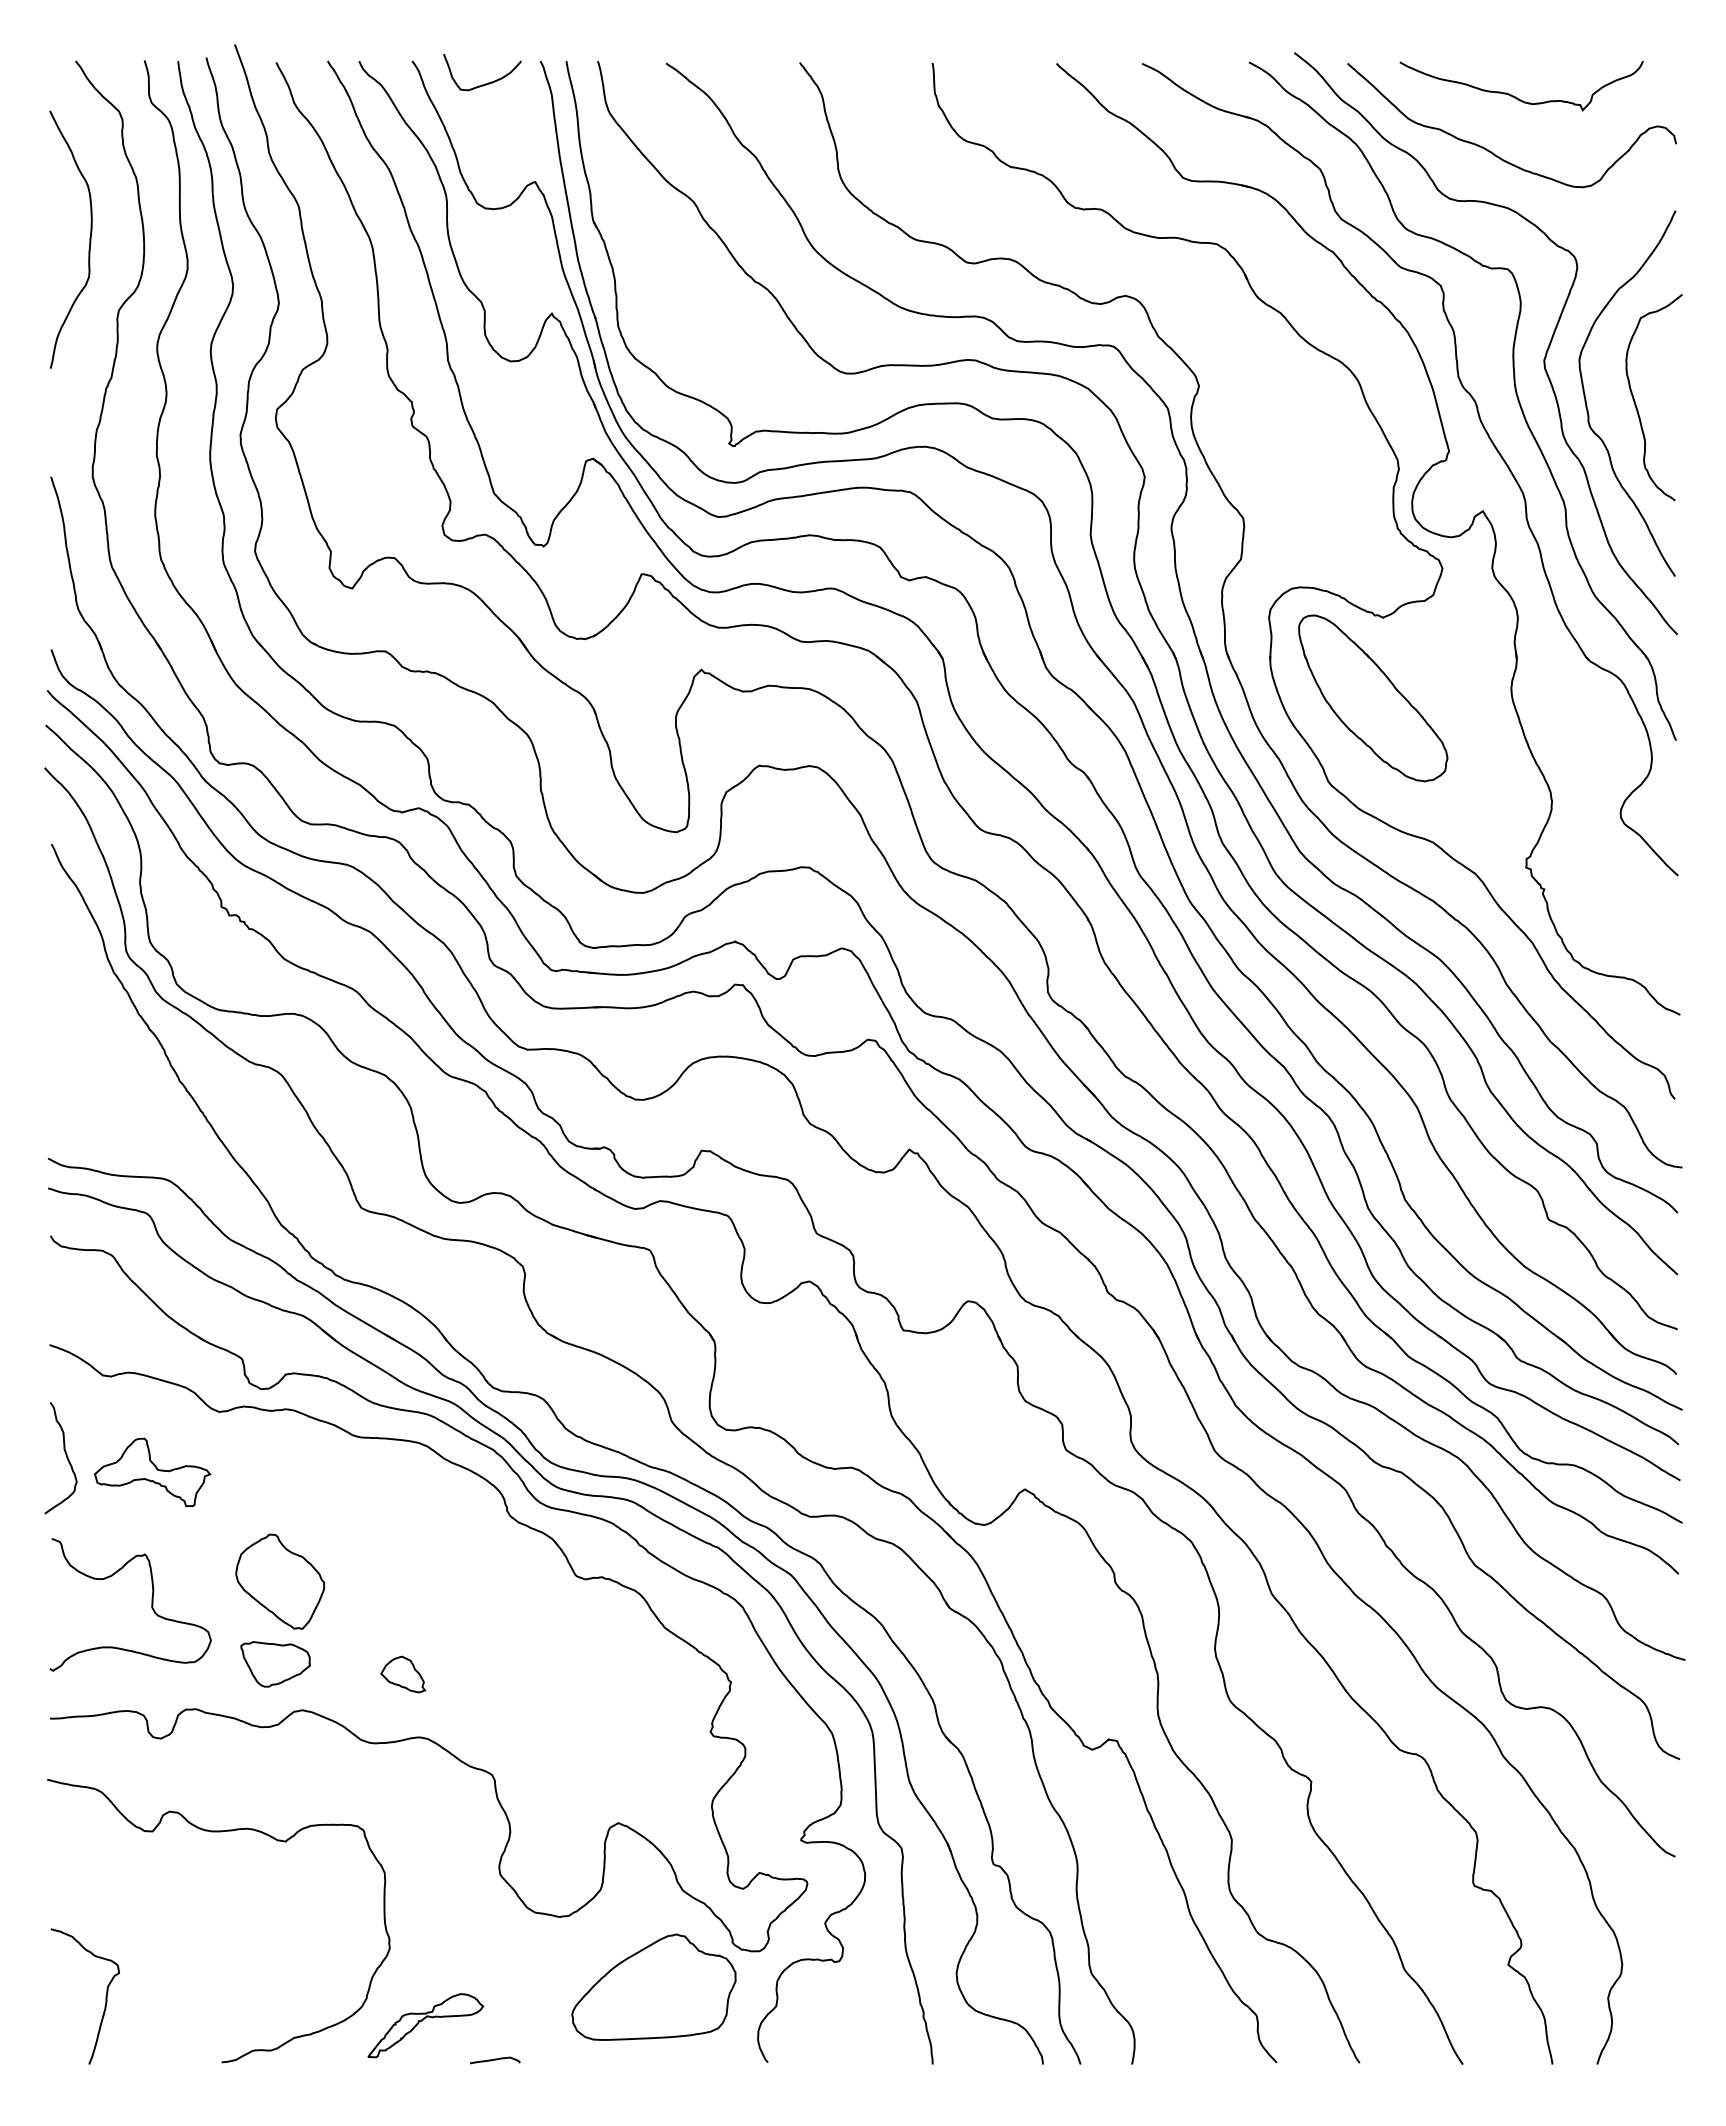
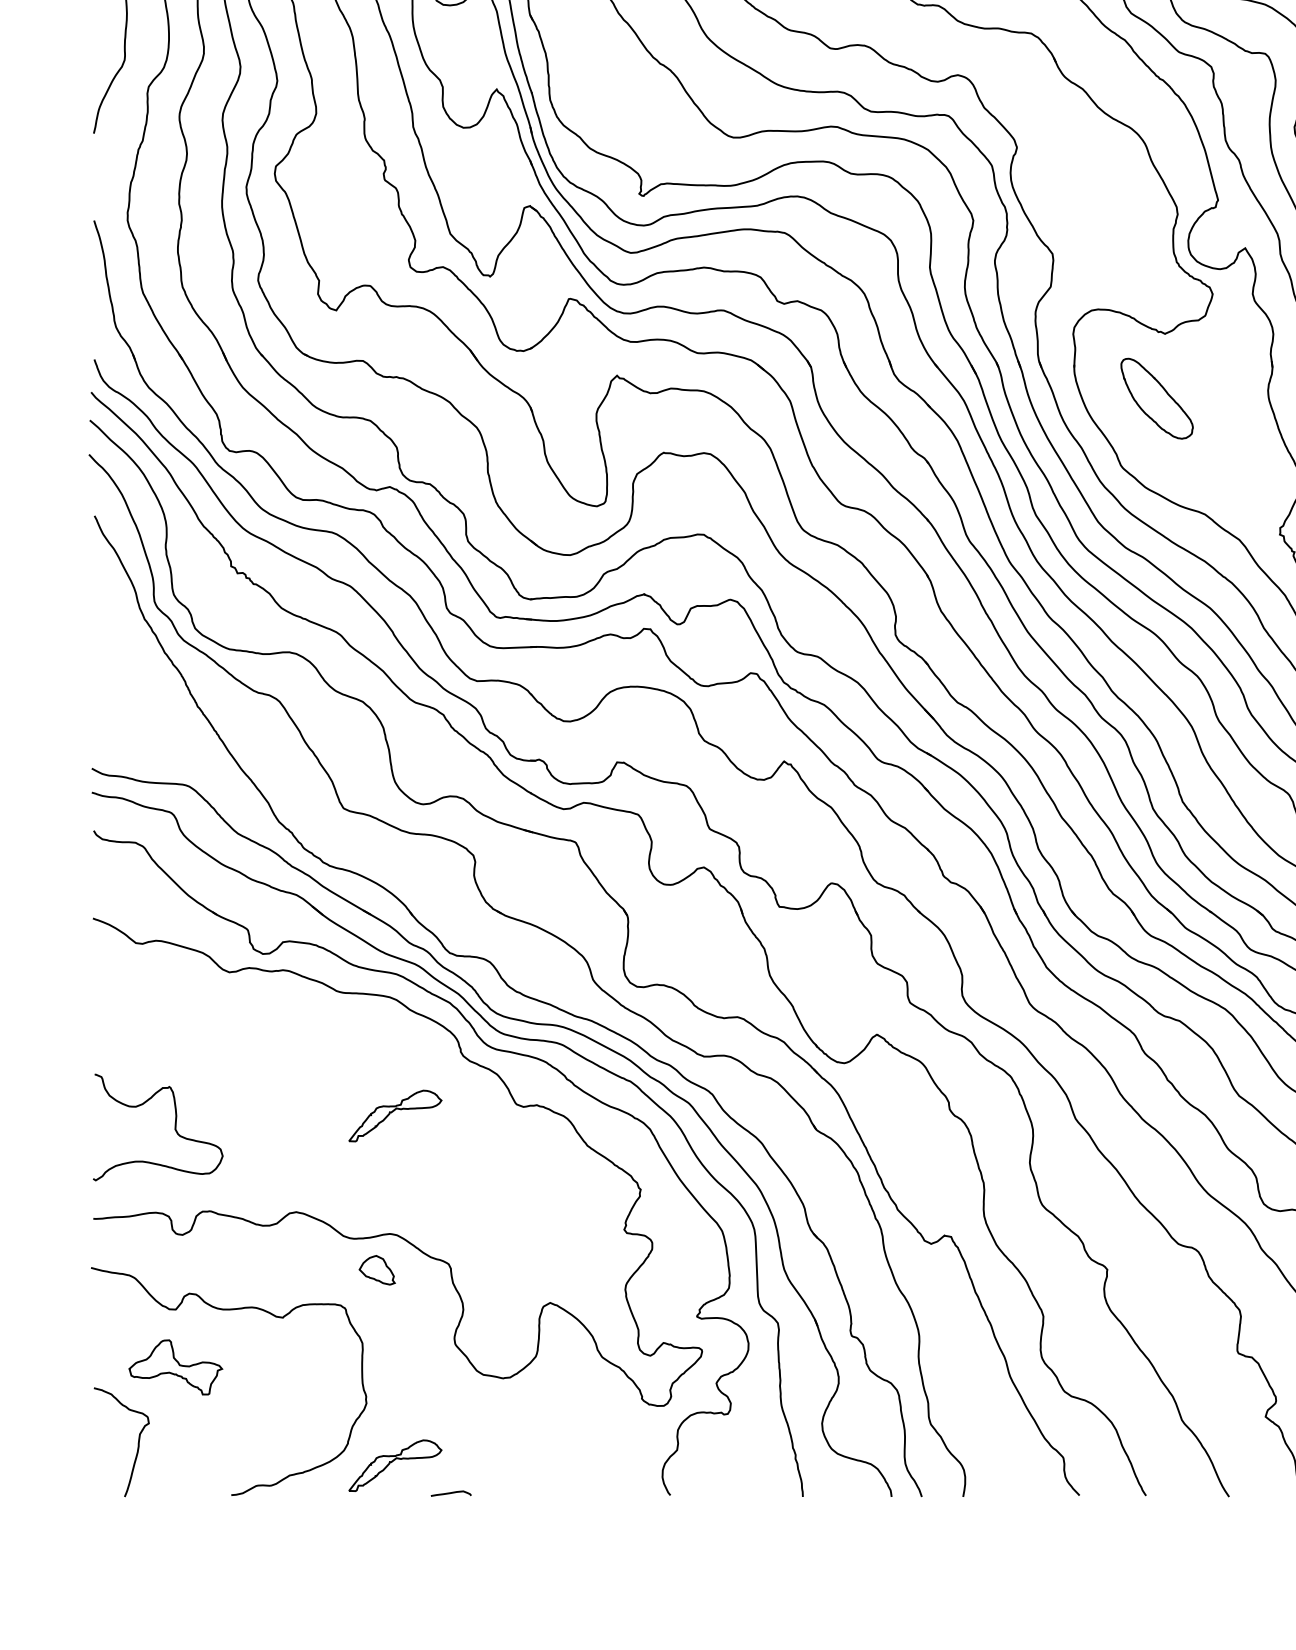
part: (1373, 698) -> (1157, 398), size x0.6
curve: (65, 1455) -> (105, 1007), removed
part: (152, 1471) -> (175, 1366), moved
part: (280, 1581) -> (278, 1108), removed
part: (425, 1590) -> (395, 1115), added
part: (275, 1664) -> (274, 1175), removed
part: (403, 1674) -> (377, 1270), moved
part: (653, 1986) -> (578, 1434), removed

